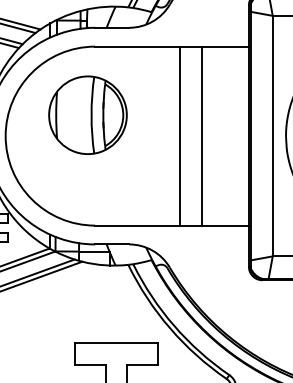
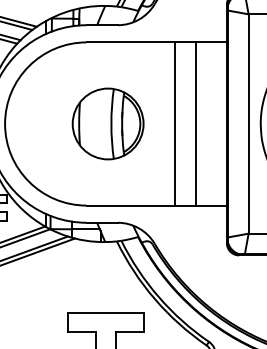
part: (87, 114) -> (107, 123), moved
line: (179, 135) -> (174, 123), moved
line: (202, 135) -> (196, 123), moved

